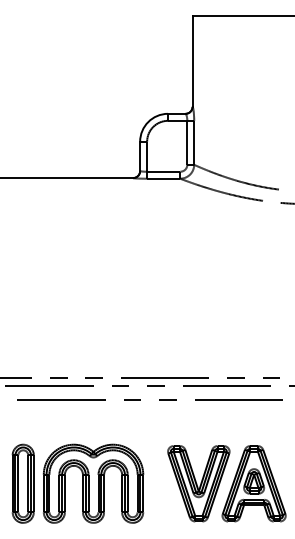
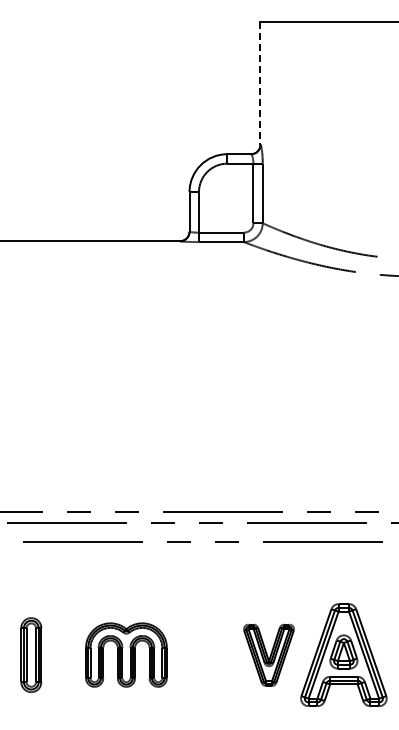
line: (192, 61) -> (260, 83), solid -> dashed
part: (23, 483) -> (31, 654), size x0.7
part: (93, 483) -> (126, 654), size x0.6
part: (198, 484) -> (268, 655), size x0.6

